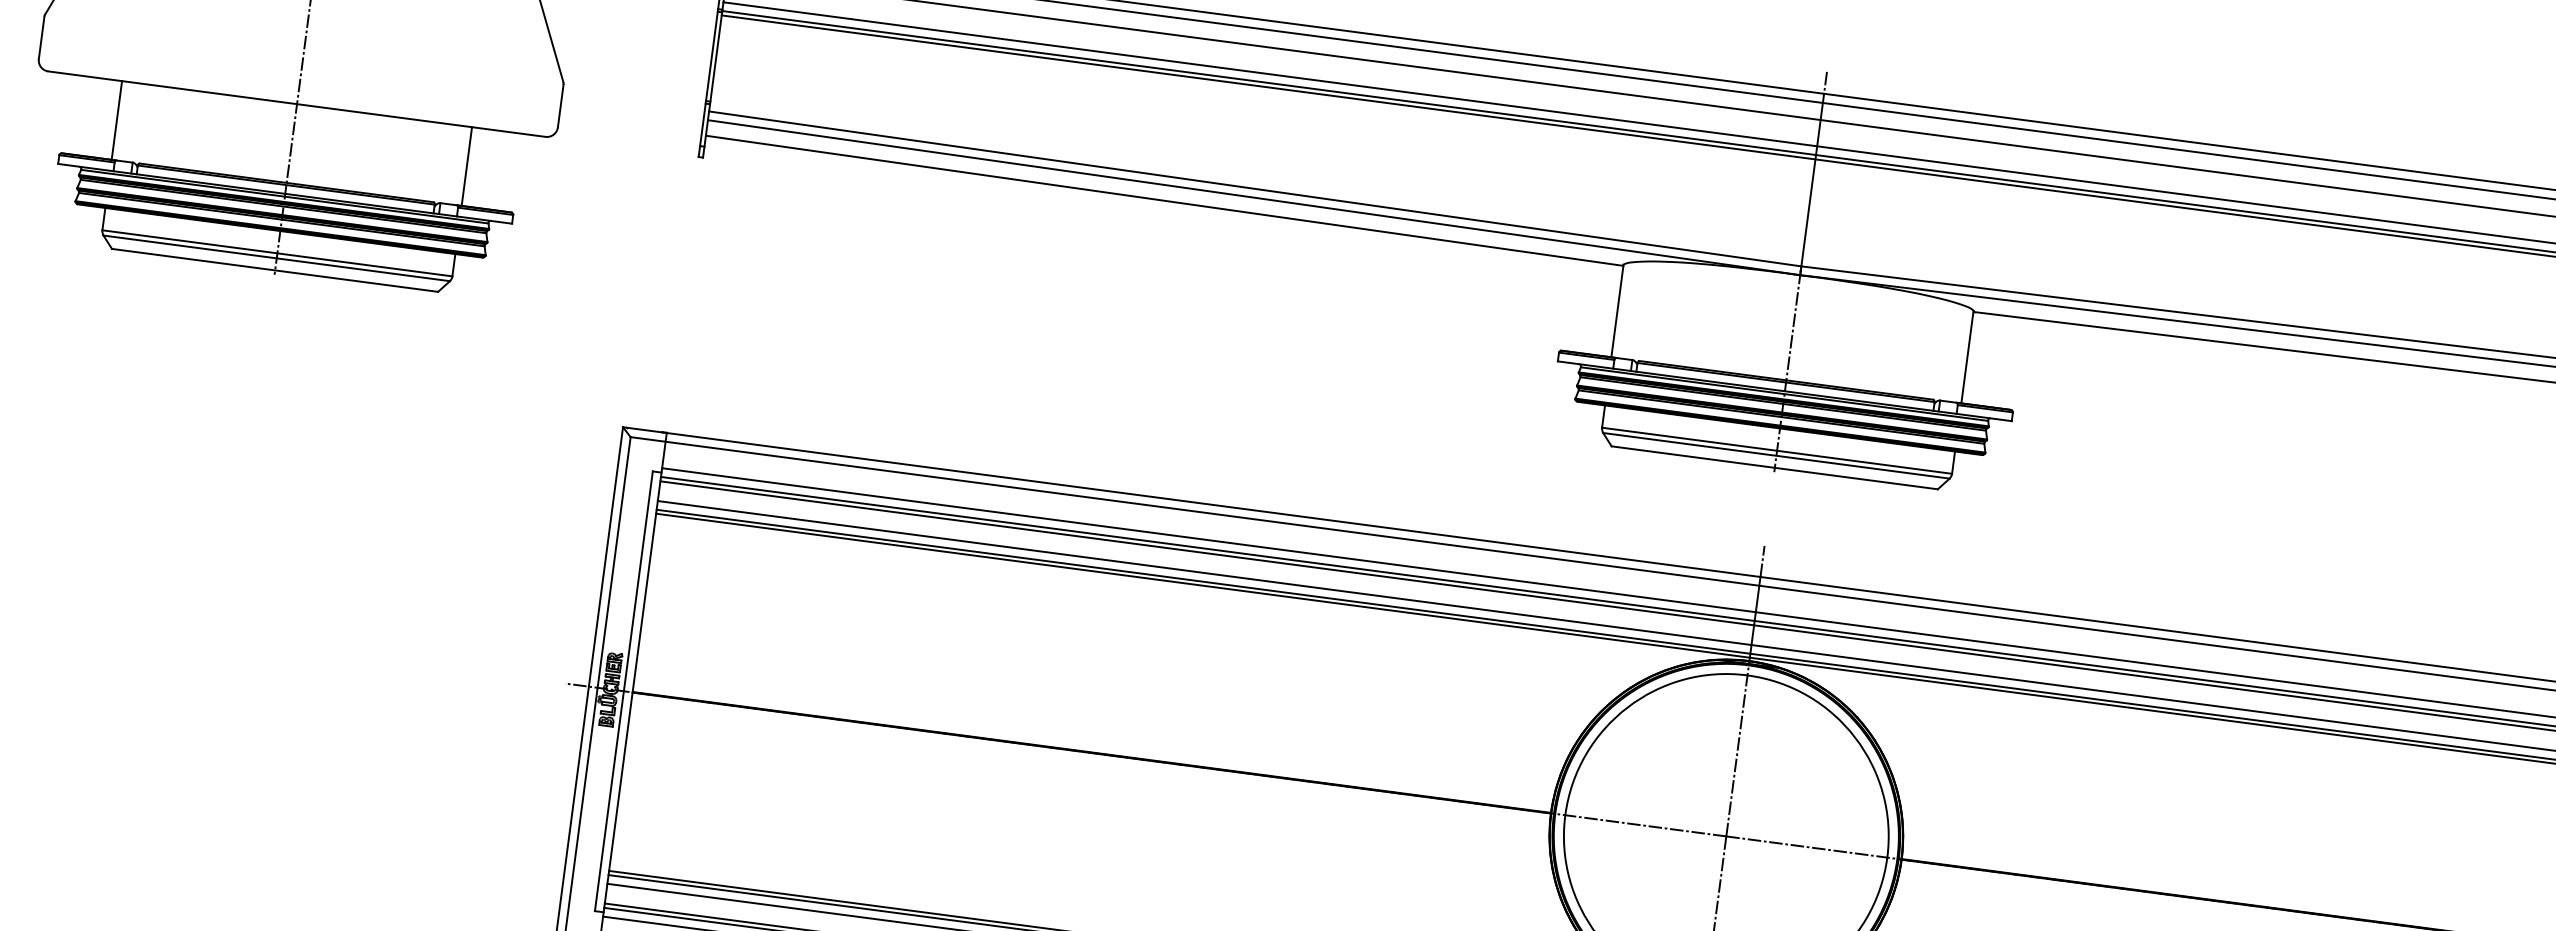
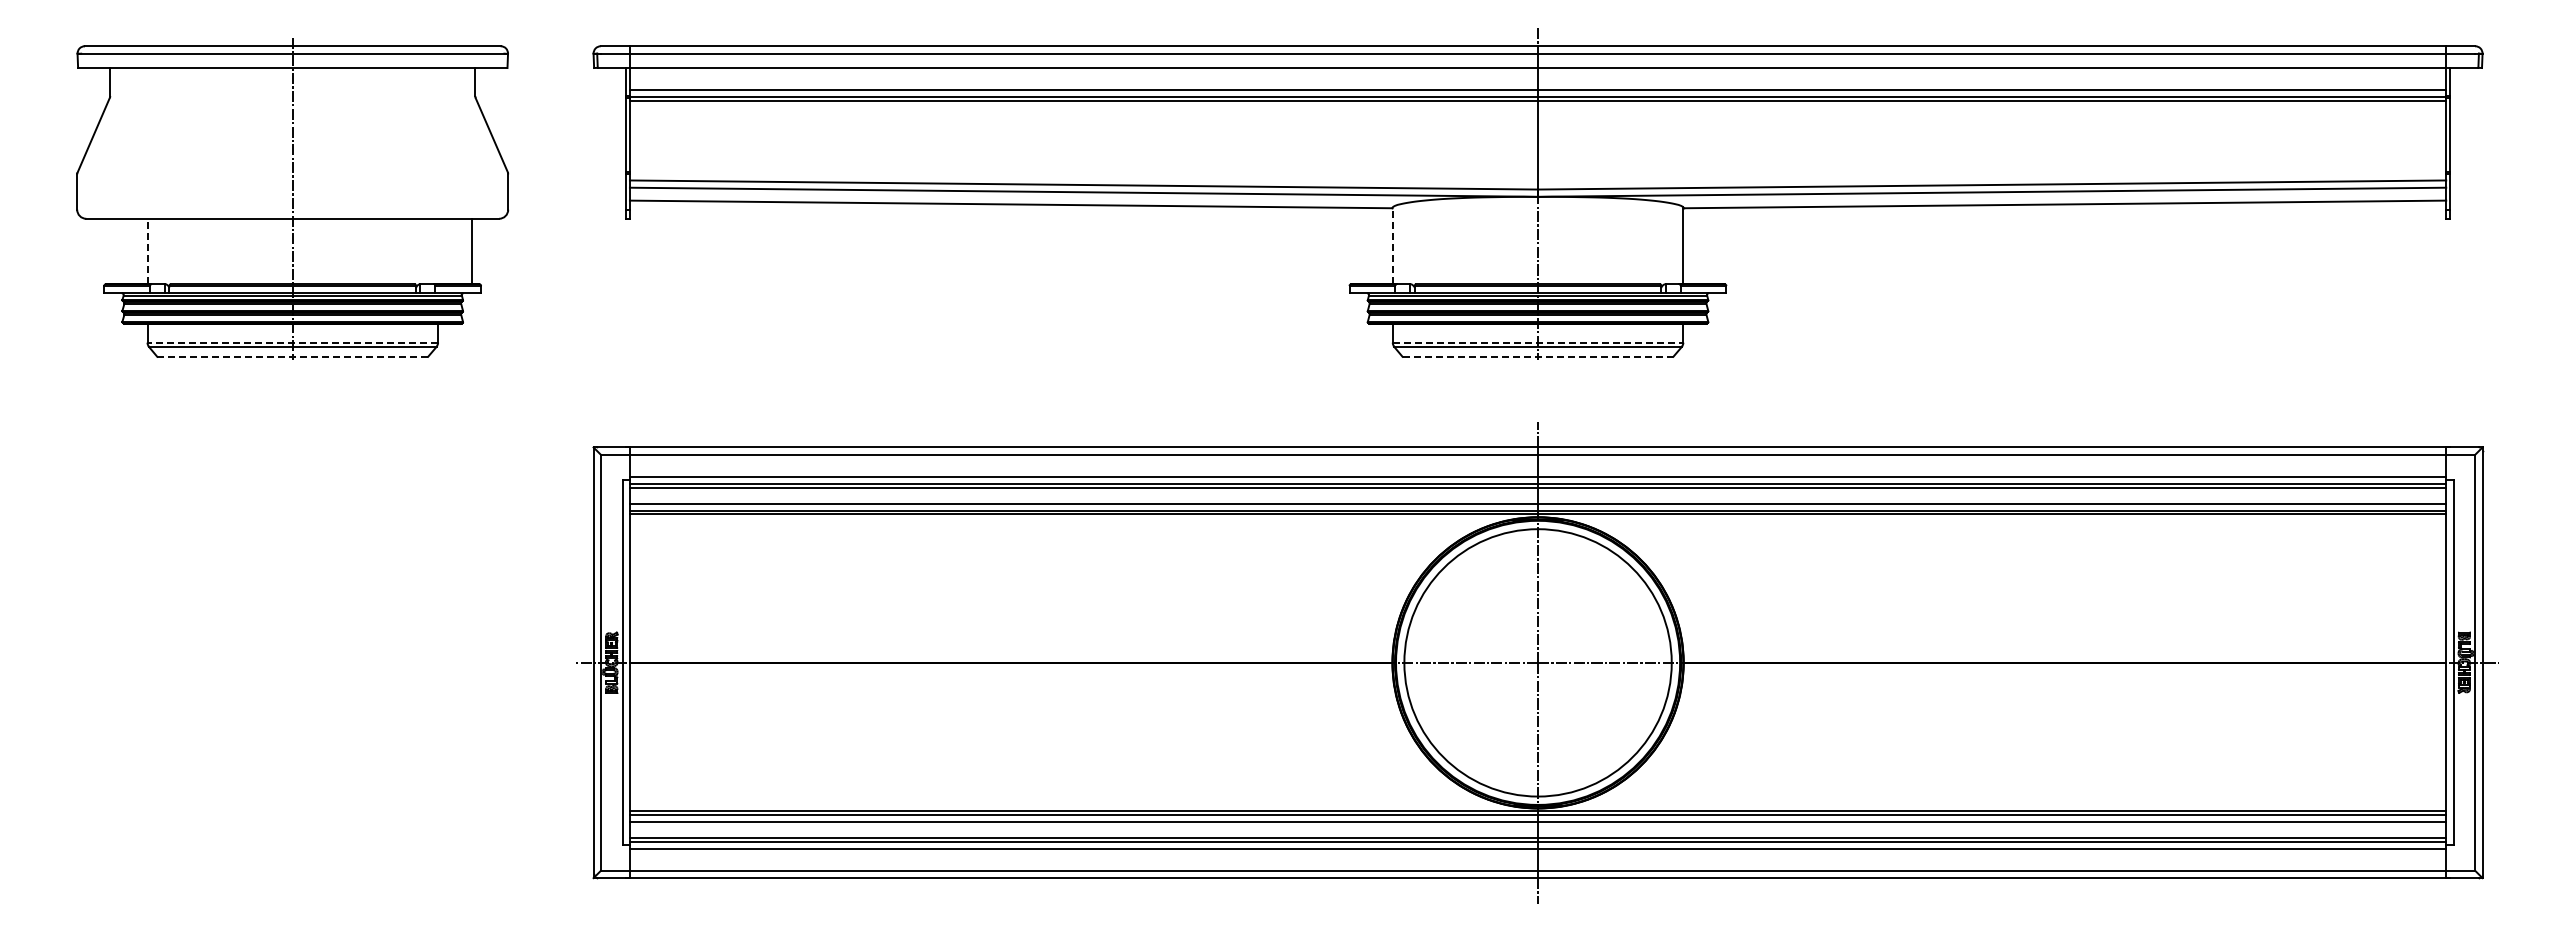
line: (116, 120) -> (147, 251), solid -> dashed
line: (467, 166) -> (472, 251), moved
line: (277, 253) -> (292, 342), solid -> dashed
line: (274, 269) -> (292, 356), solid -> dashed
line: (1617, 310) -> (1392, 245), solid -> dashed
line: (1777, 450) -> (1538, 342), solid -> dashed
line: (1775, 467) -> (1538, 356), solid -> dashed

